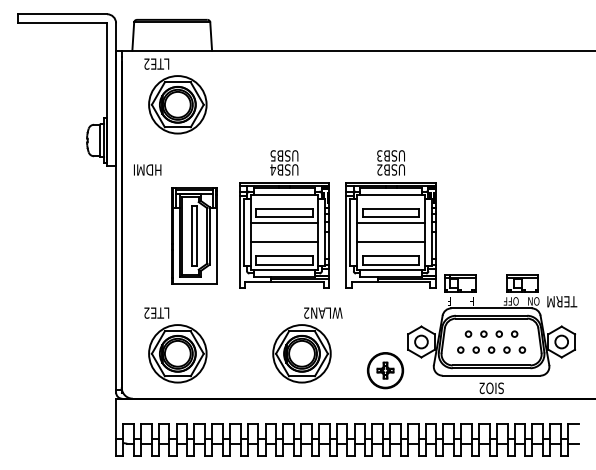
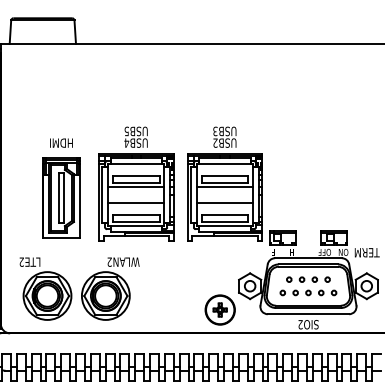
part: (175, 96) -> (45, 82), removed
text: (147, 169) -> (61, 142), moved
part: (307, 345) -> (110, 289), moved

